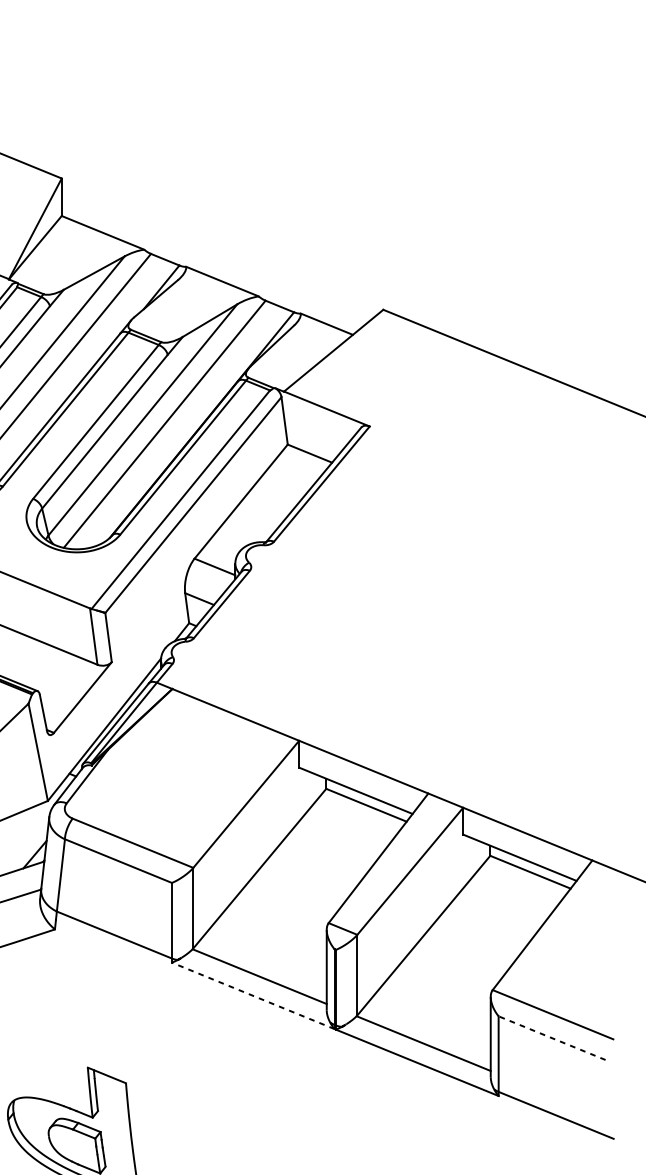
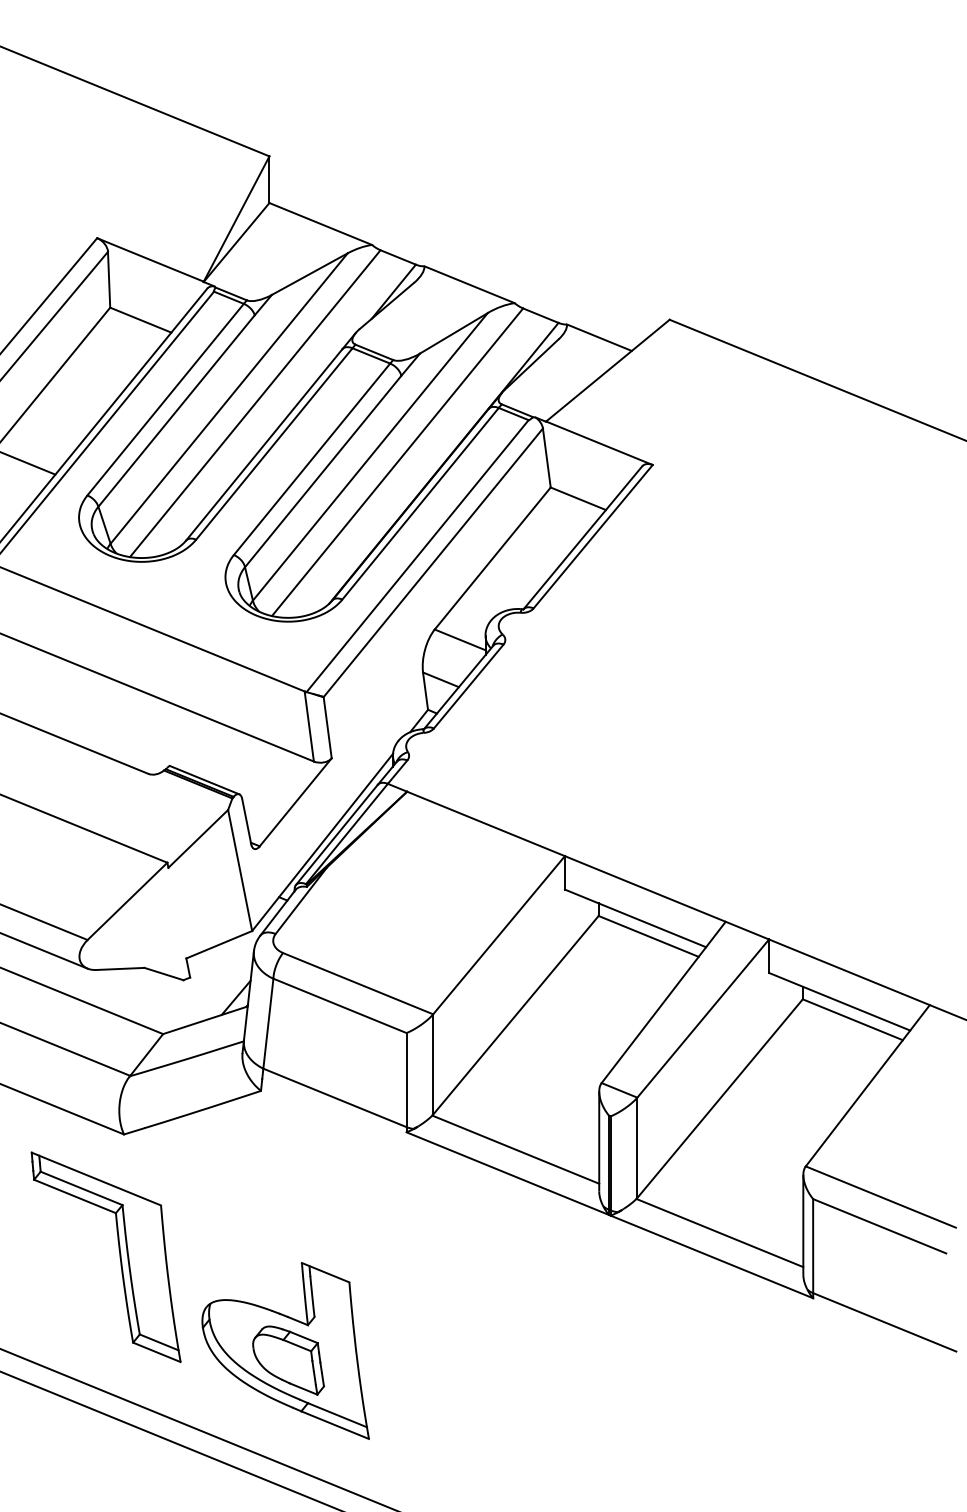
line: (253, 995) -> (507, 1173), dashed -> solid
line: (551, 1038) -> (879, 1226), dashed -> solid

